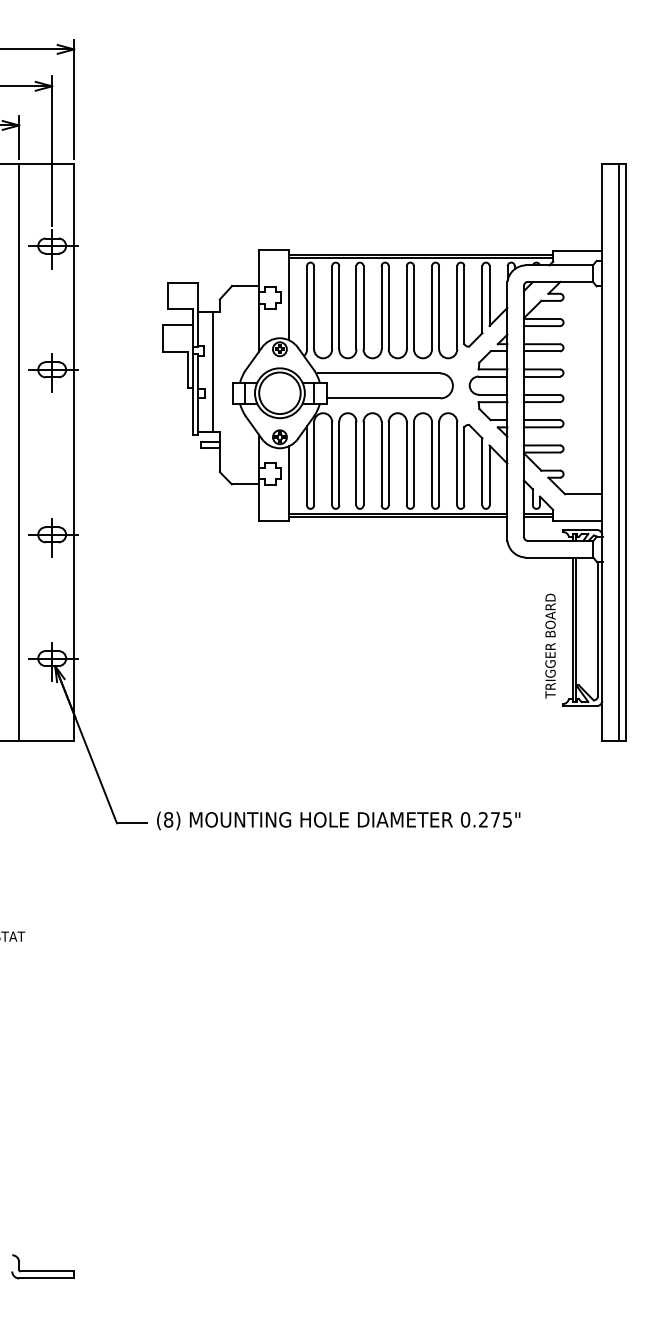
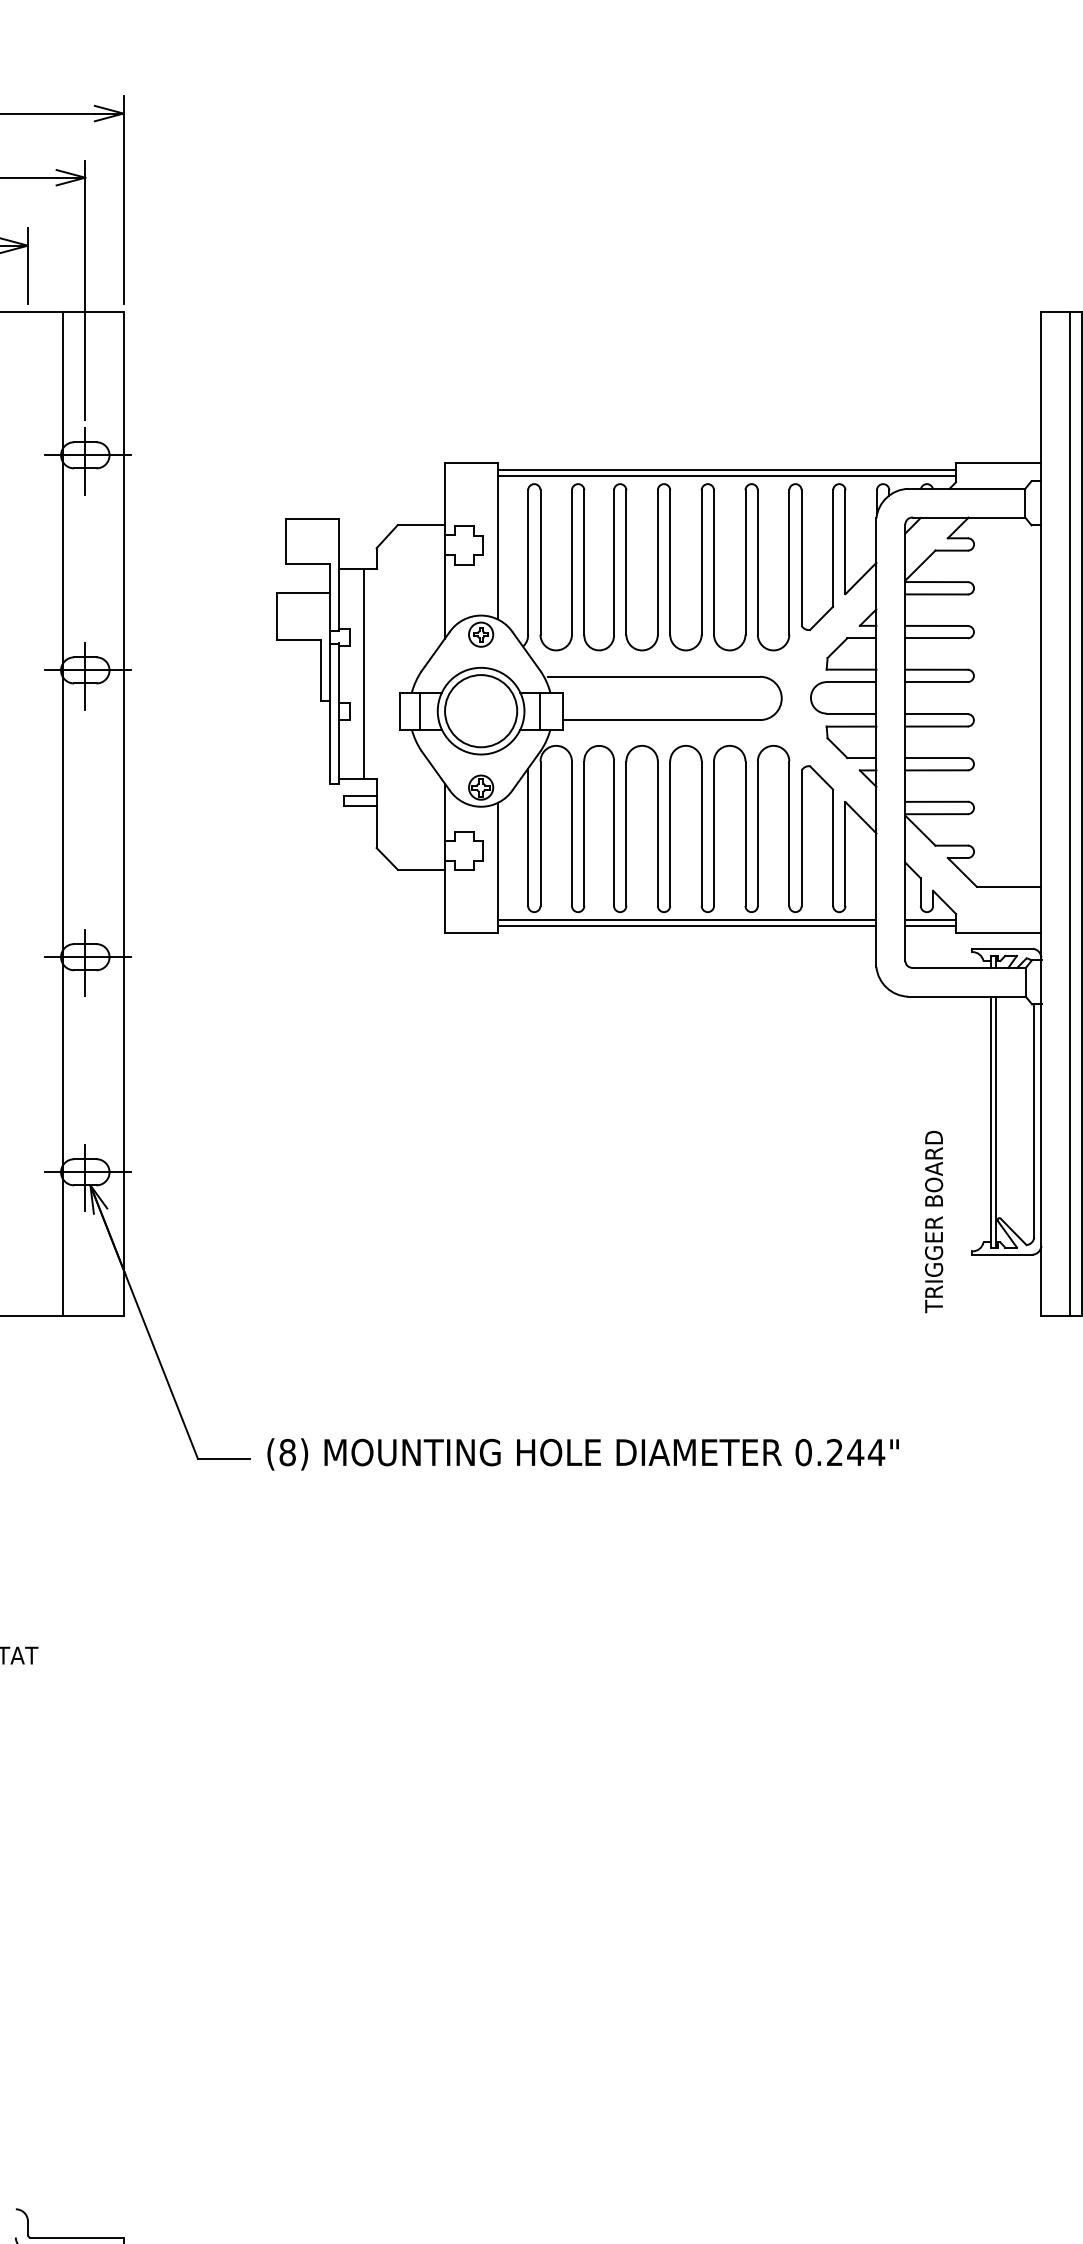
line: (19, 452) -> (63, 814), moved
text: (550, 645) -> (933, 1220), moved
text: (501, 819) -> (866, 1451), 0.275" -> 0.244"

